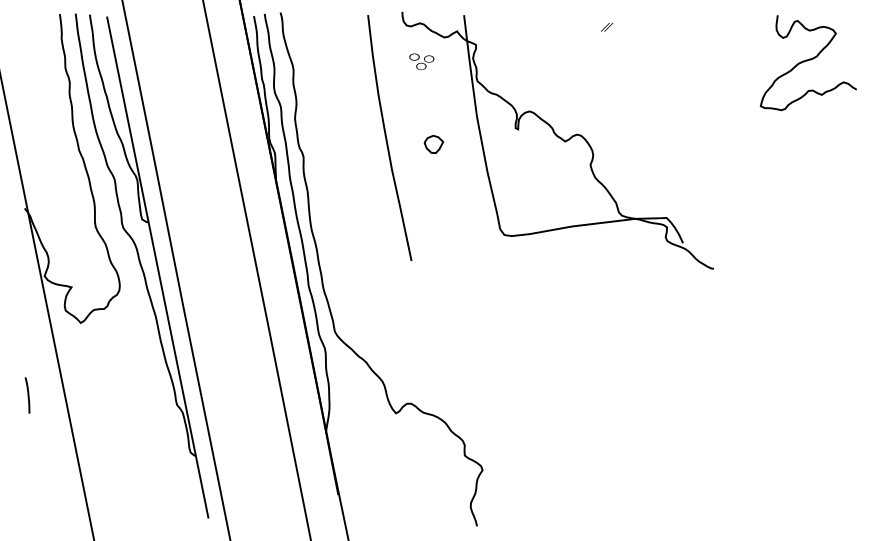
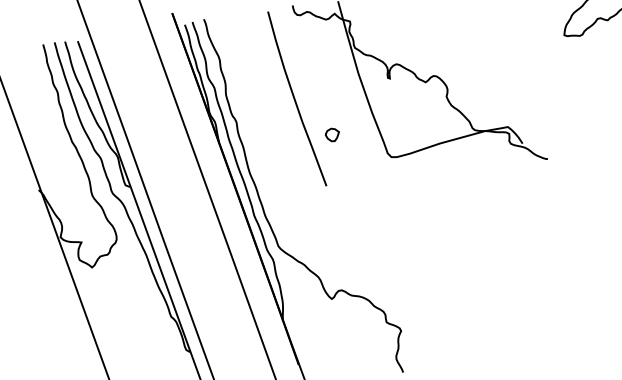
part: (421, 61) -> (312, 39), removed
part: (433, 143) -> (332, 134), moved
line: (27, 395) -> (61, 326), removed

